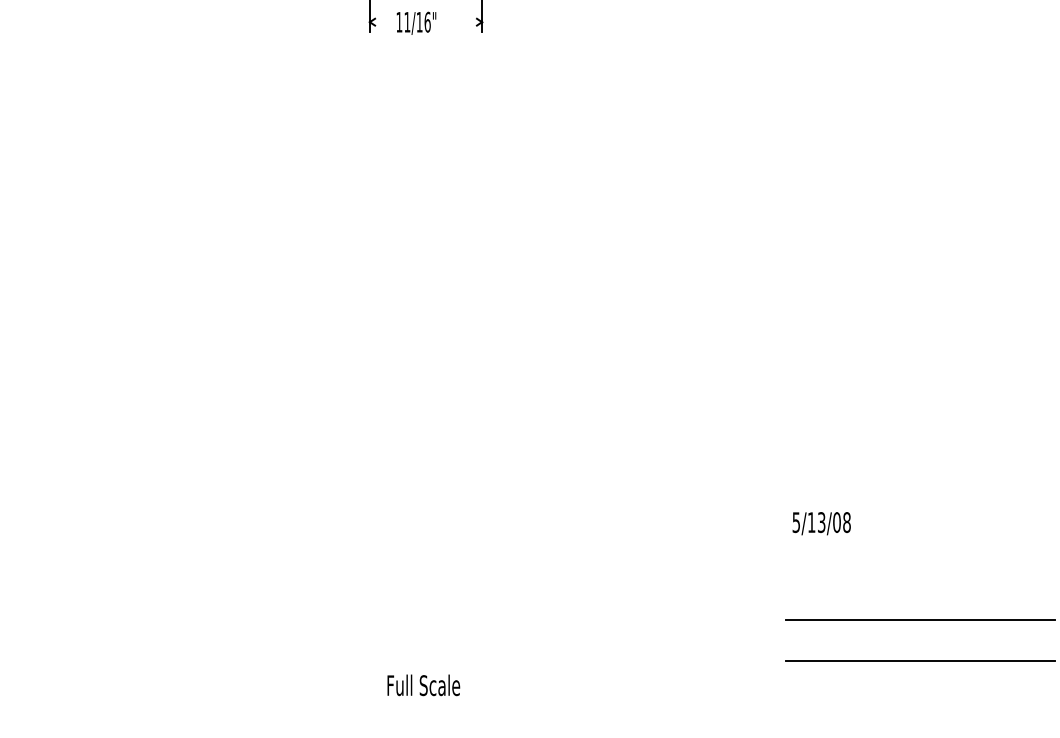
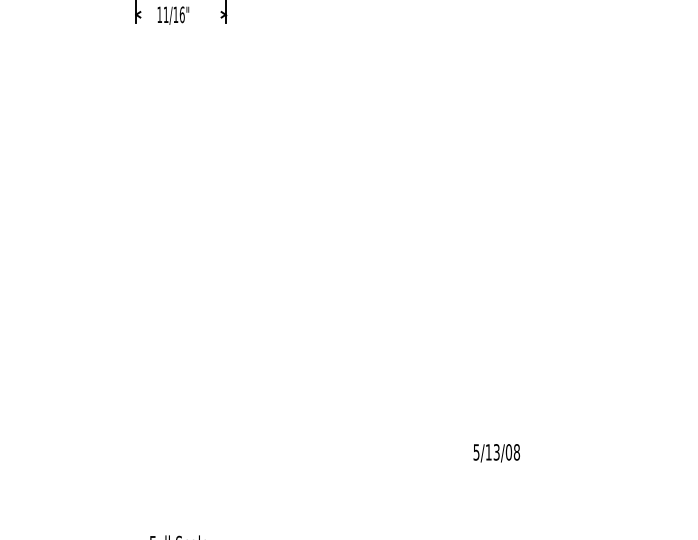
text: (821, 523) -> (496, 453), moved
line: (920, 620) -> (575, 492), removed
line: (920, 660) -> (575, 524), removed

